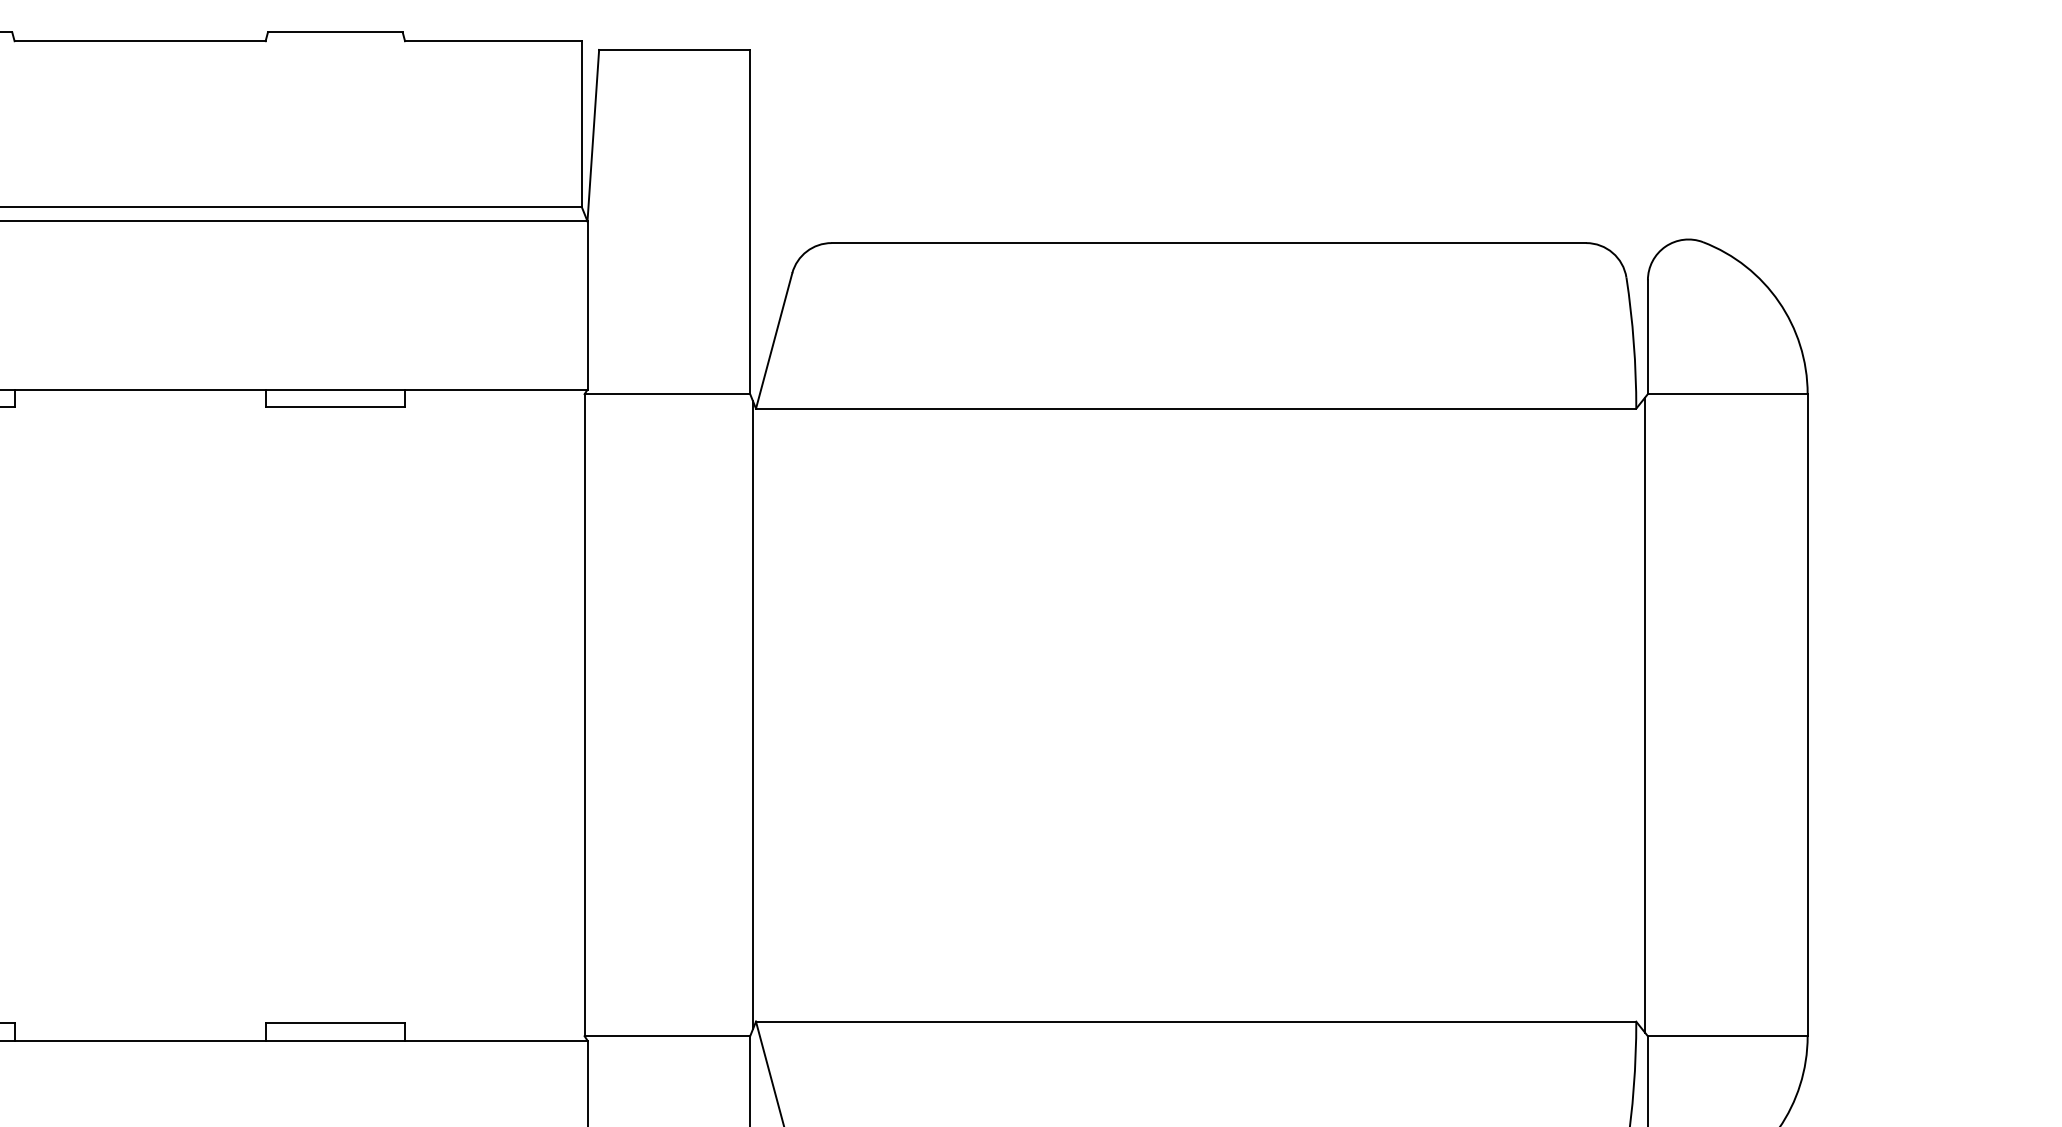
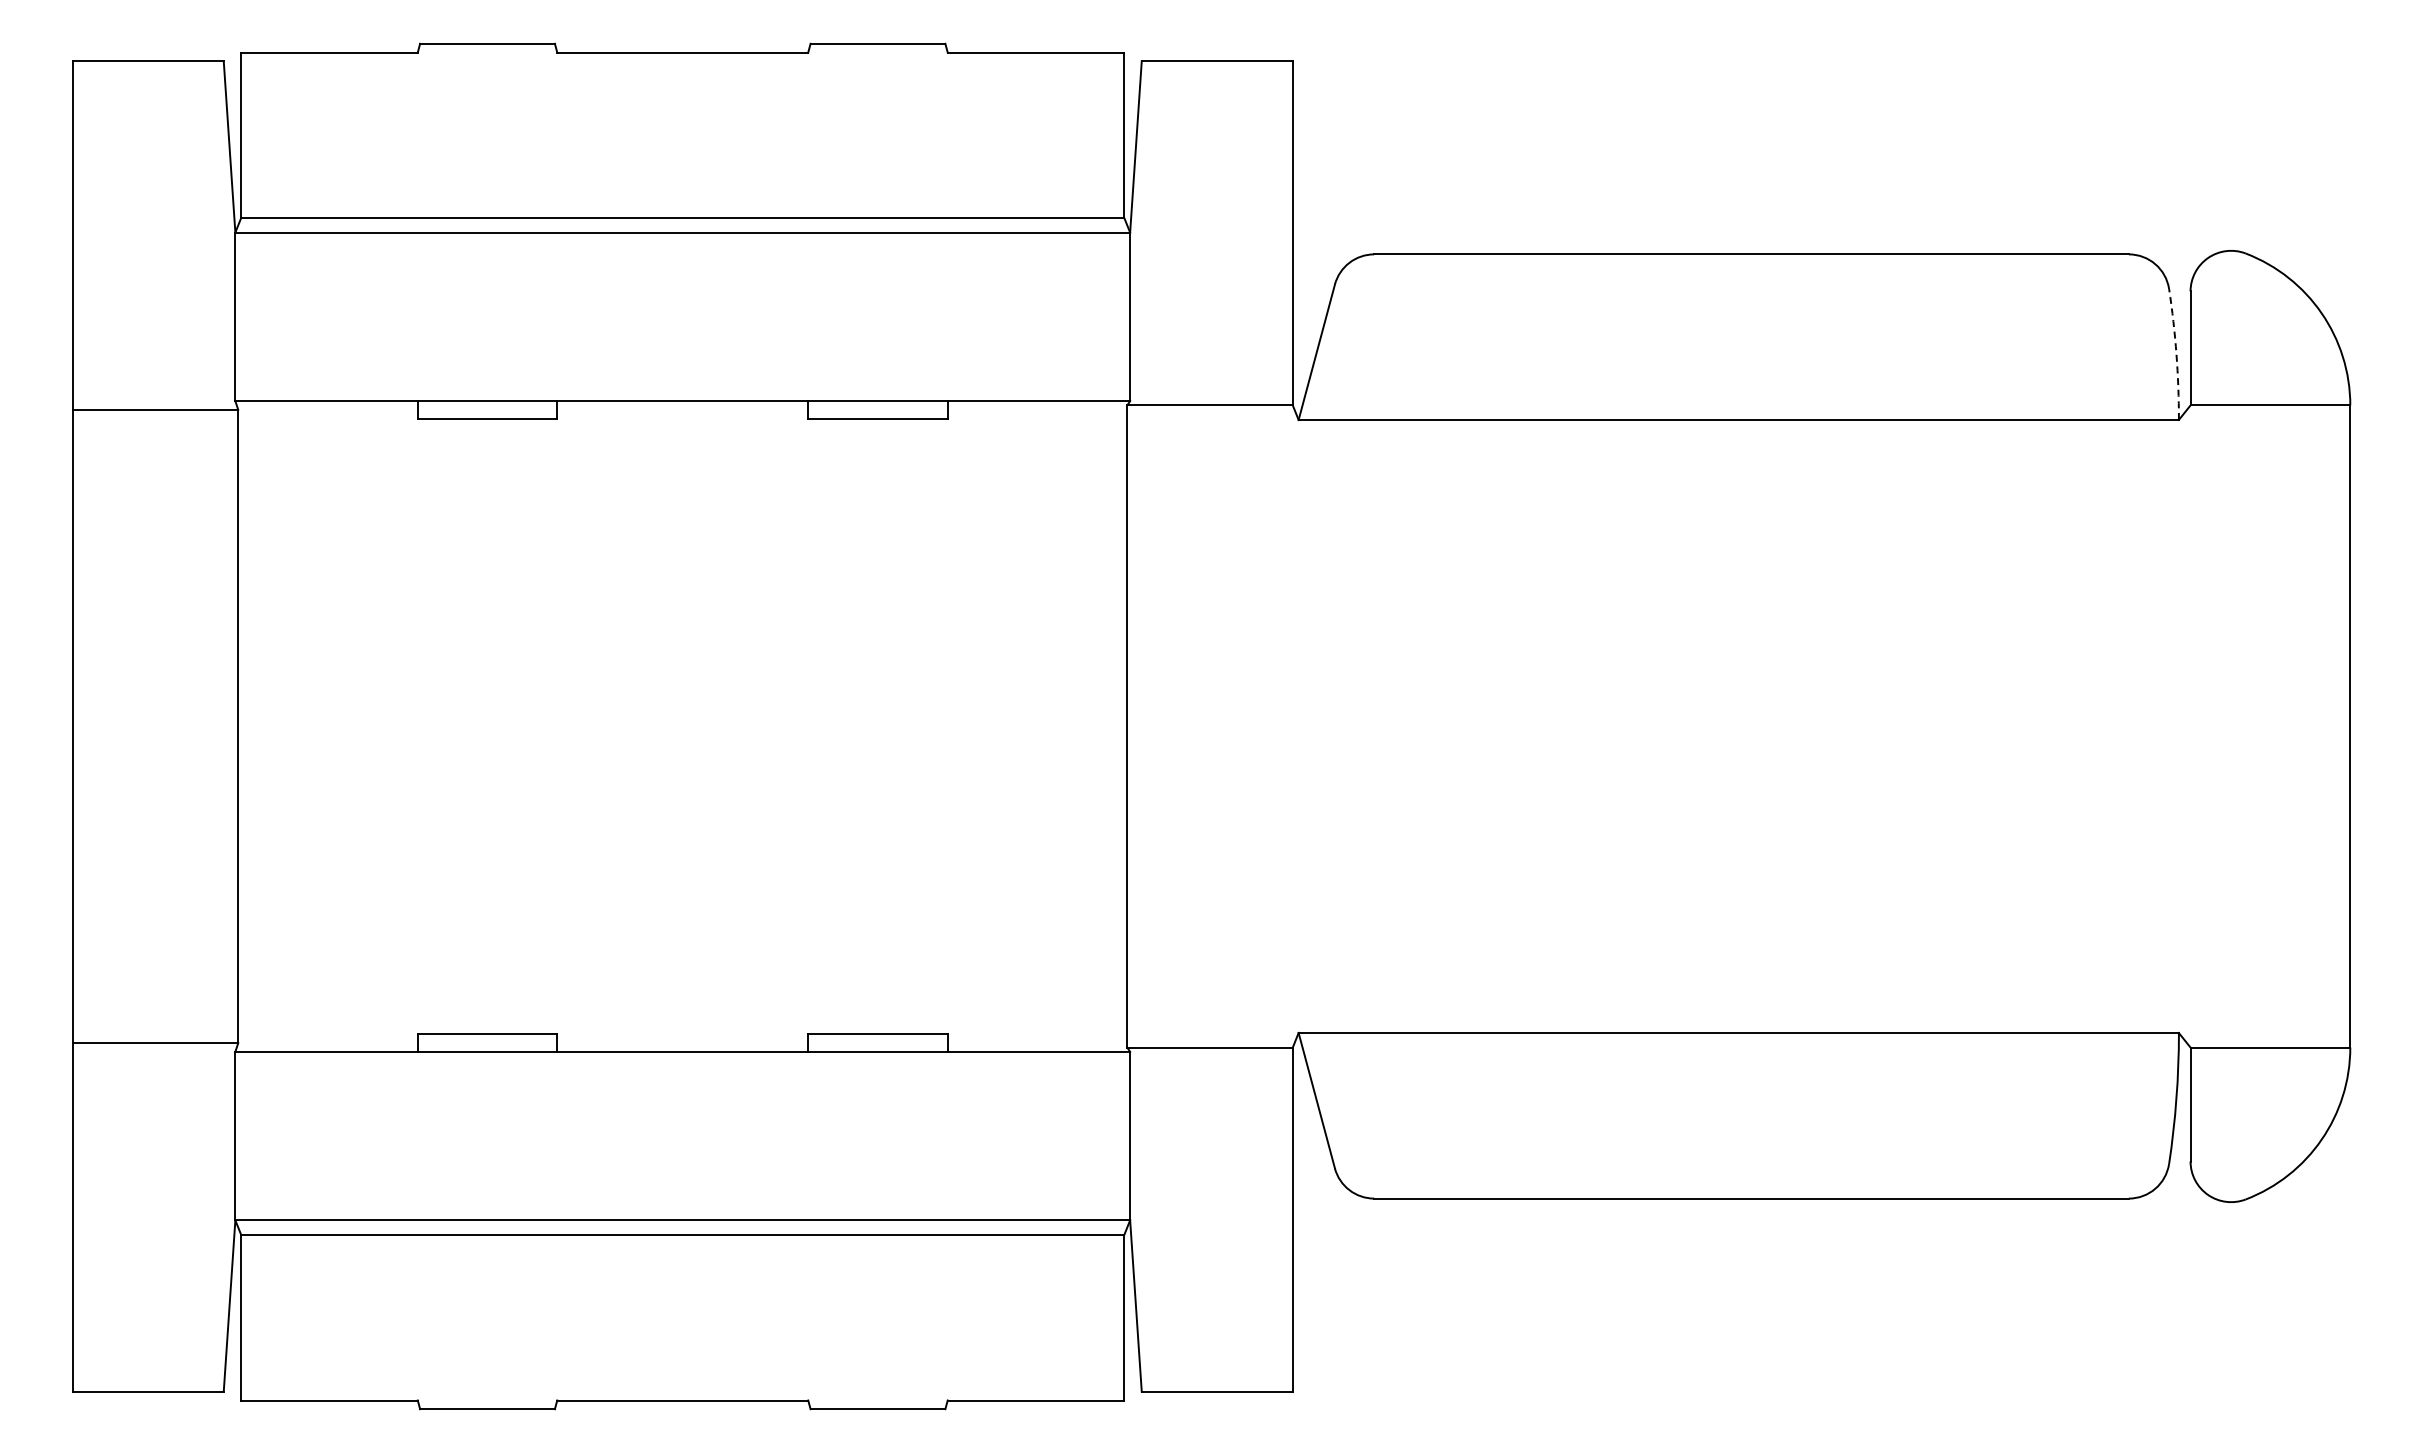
arc: (1633, 343) -> (2176, 354), solid -> dashed
line: (752, 715) -> (1295, 726), removed
line: (1644, 715) -> (2187, 726), removed

